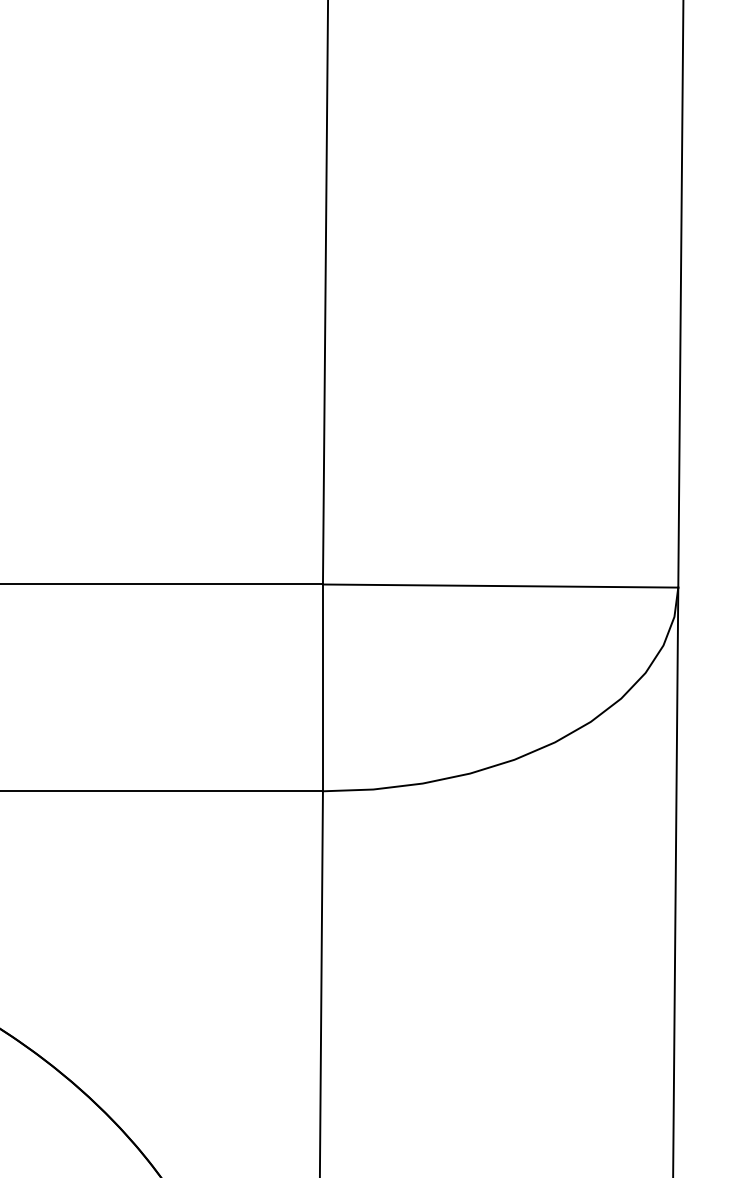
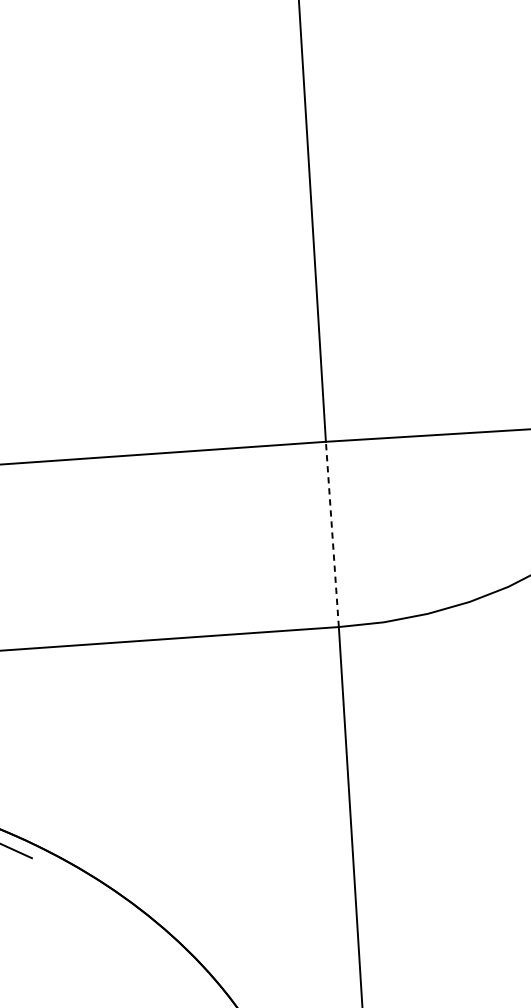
line: (322, 687) -> (331, 534), solid -> dashed

